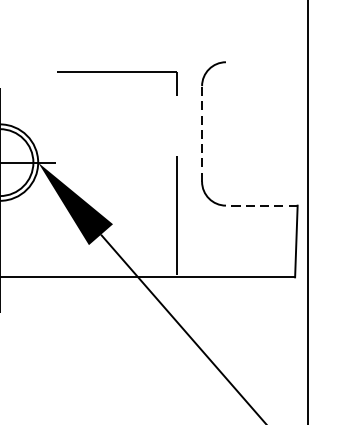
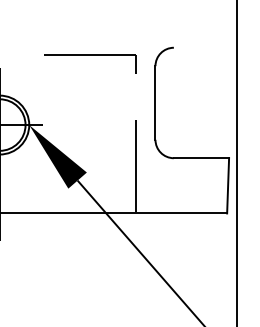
line: (202, 133) -> (155, 102), dashed -> solid
line: (261, 206) -> (201, 158), dashed -> solid

